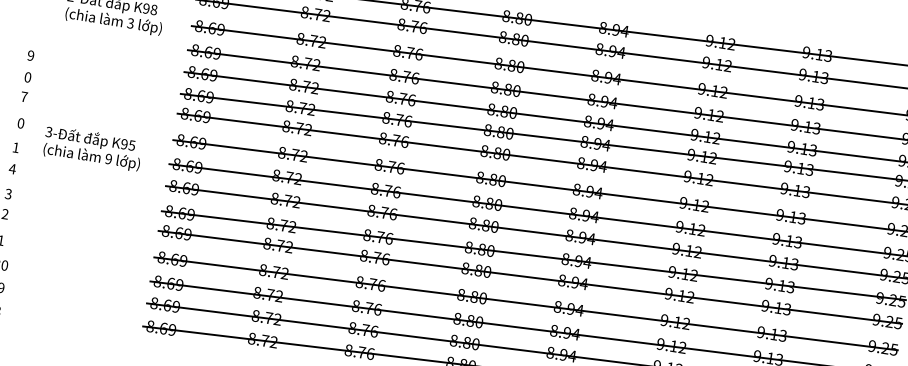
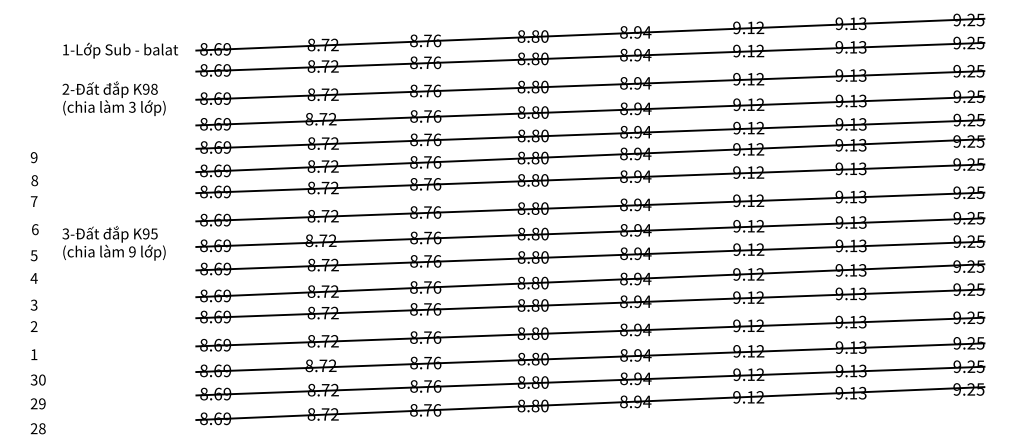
text: (27, 77) -> (34, 180), 0 -> 8
text: (21, 123) -> (35, 229), 0 -> 6
text: (15, 147) -> (33, 255), 1 -> 5

